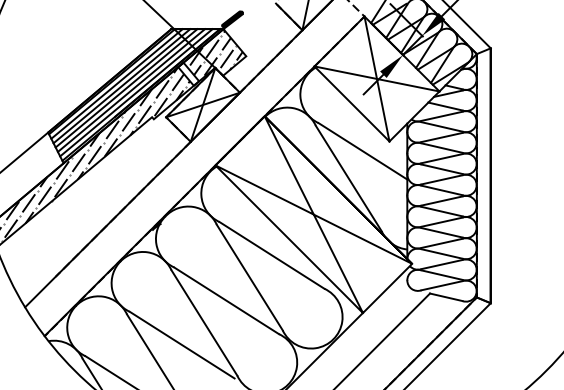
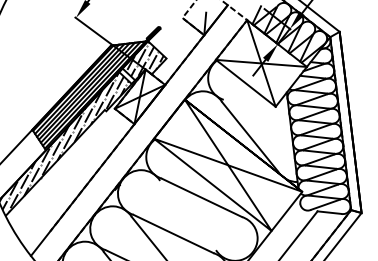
line: (362, 151) -> (257, 116), removed
line: (249, 277) -> (187, 215), removed

